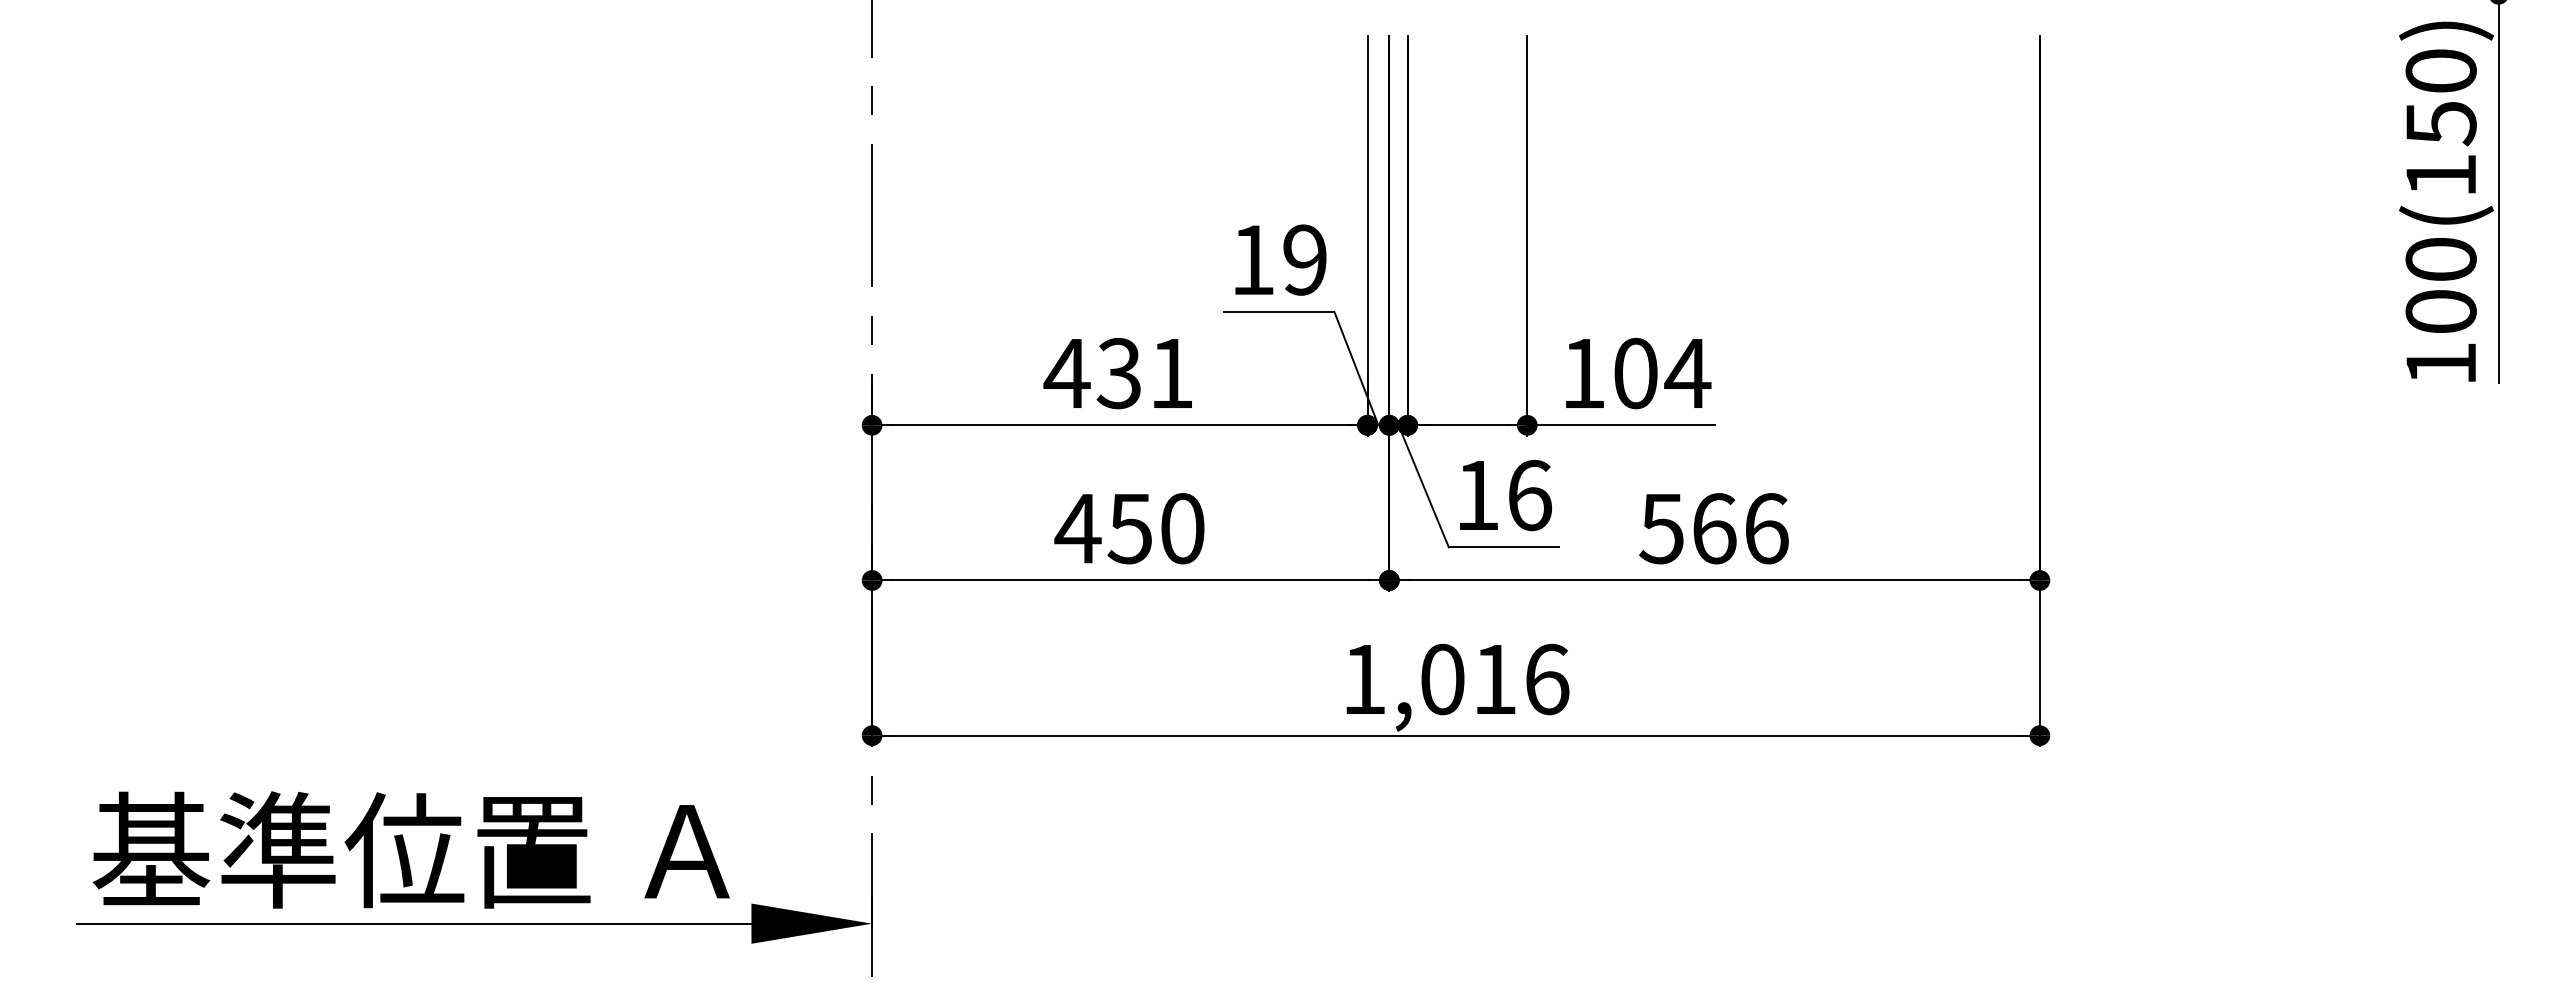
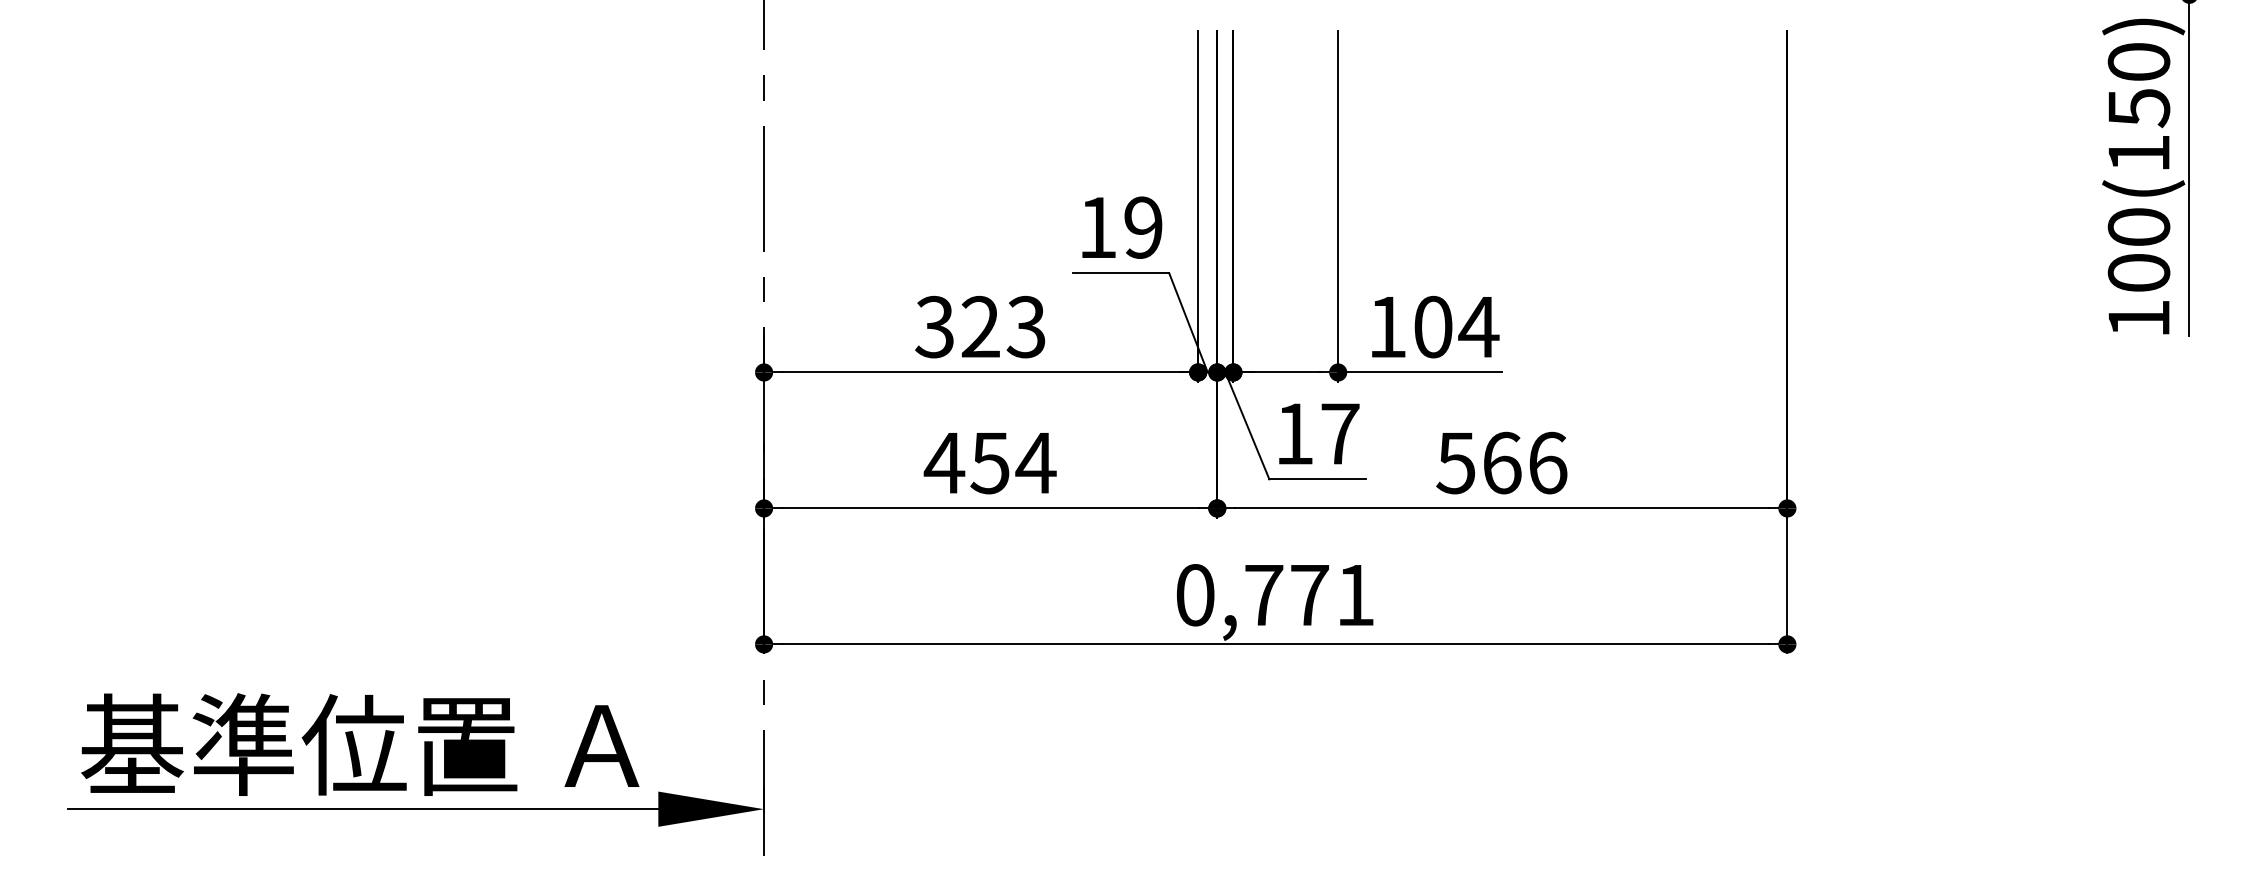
text: (1117, 373) -> (979, 327), 431 -> 323
text: (1530, 495) -> (1341, 433), 16 -> 17
text: (1182, 528) -> (1036, 462), 450 -> 454
text: (1456, 679) -> (1276, 595), 1,016 -> 0,771

